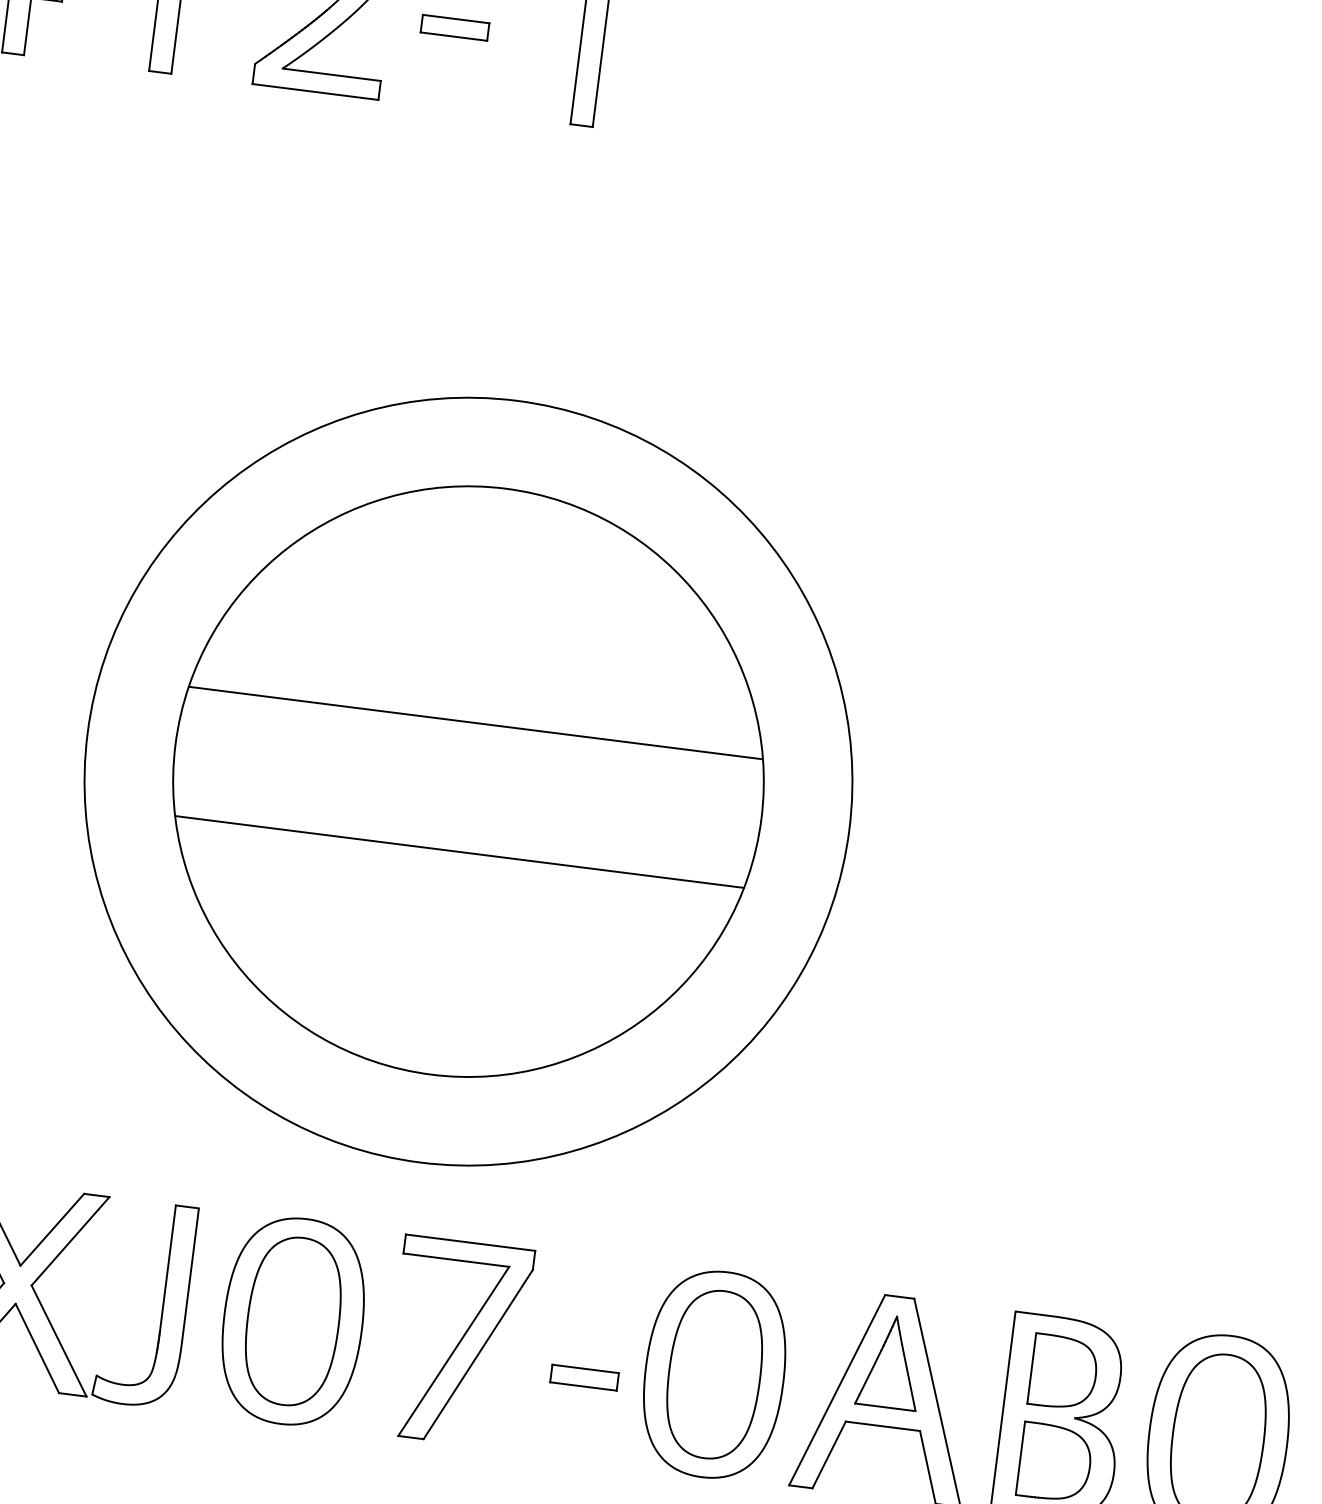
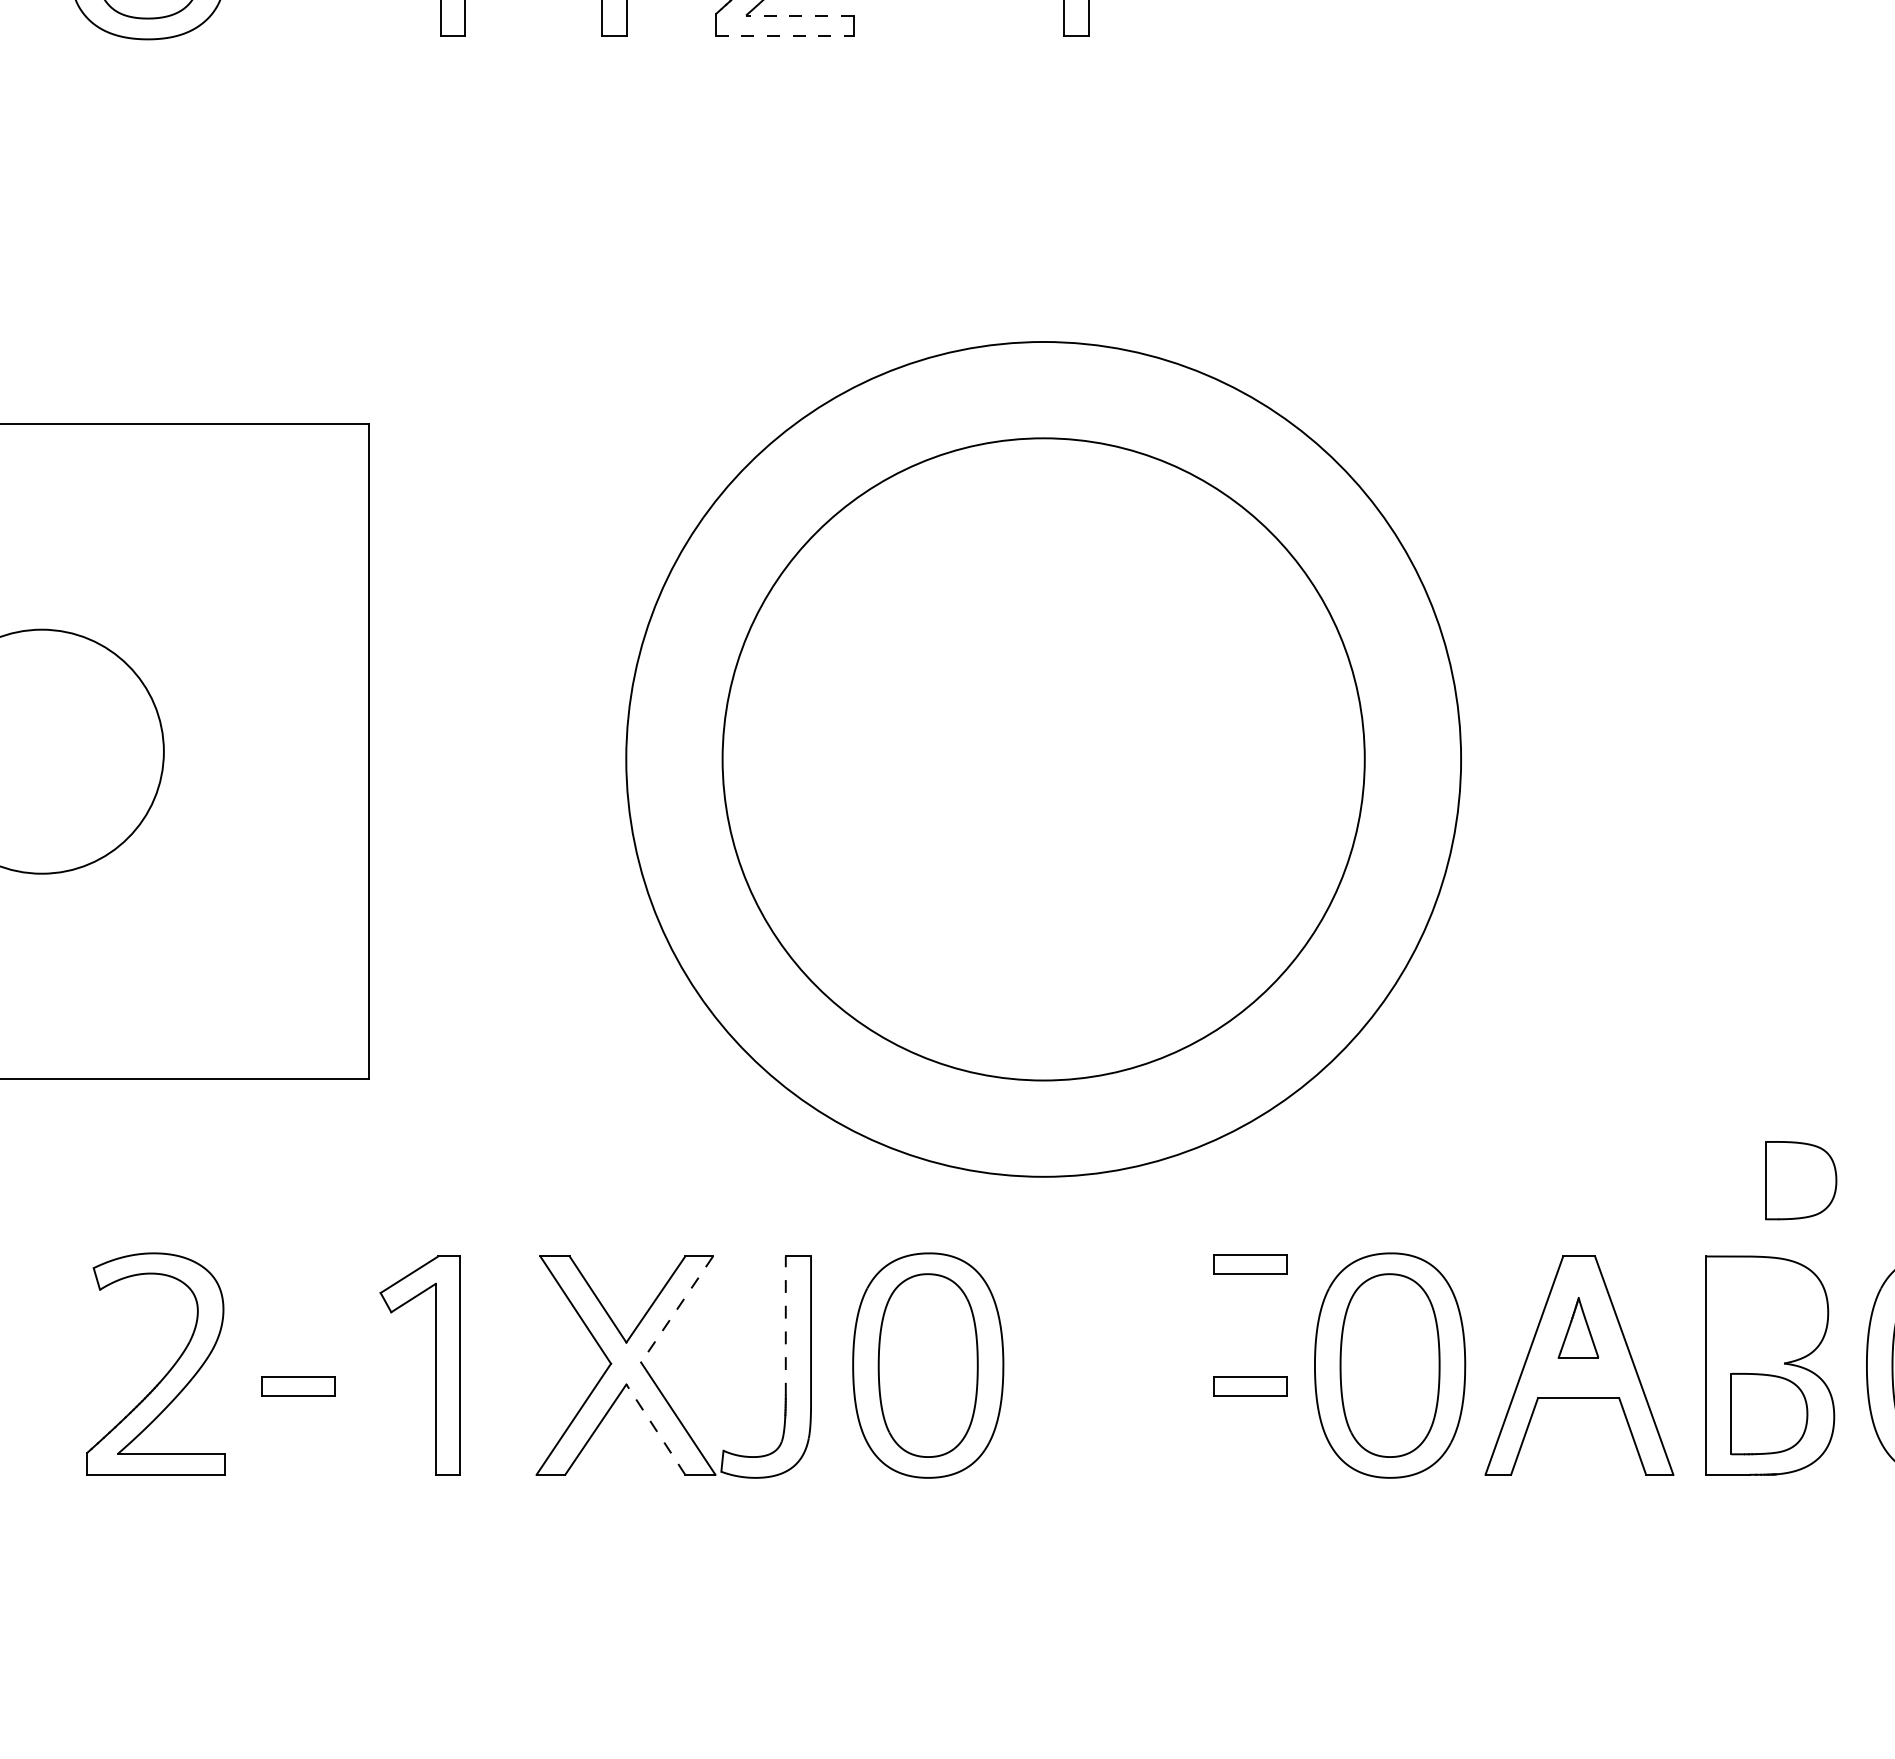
line: (331, 74) -> (799, 15), solid -> dashed
line: (315, 92) -> (784, 36), solid -> dashed
line: (475, 723) -> (1043, 695), removed
line: (459, 851) -> (1043, 836), removed
line: (70, 1241) -> (676, 1309), solid -> dashed
part: (598, 1266) -> (1250, 1264), added
line: (167, 1269) -> (785, 1326), solid -> dashed
part: (457, 1342) -> (1108, 1365), removed
line: (37, 1348) -> (655, 1429), solid -> dashed
part: (890, 1361) -> (1578, 1327), size x0.6
part: (1063, 1372) -> (1801, 1180), moved

